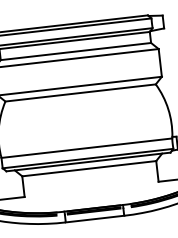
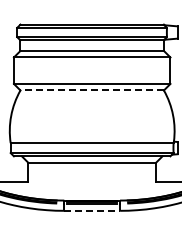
line: (80, 92) -> (92, 90), solid -> dashed
line: (95, 218) -> (92, 210), solid -> dashed

